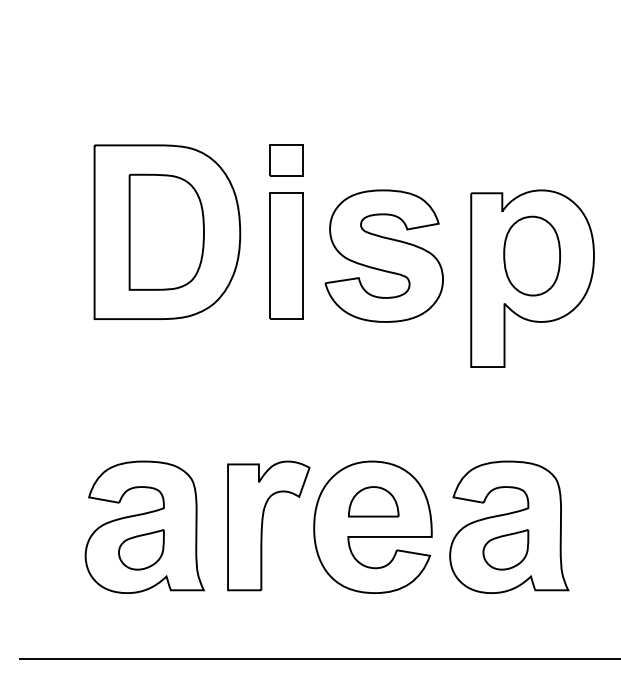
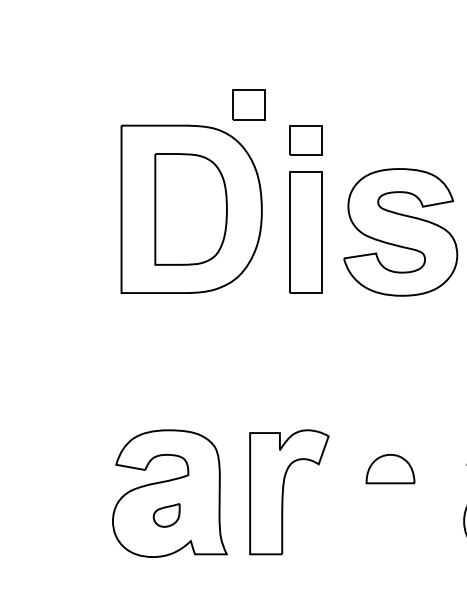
part: (226, 123) -> (248, 104), added
part: (372, 526) -> (389, 492), removed
part: (141, 549) -> (166, 515), size x0.6

